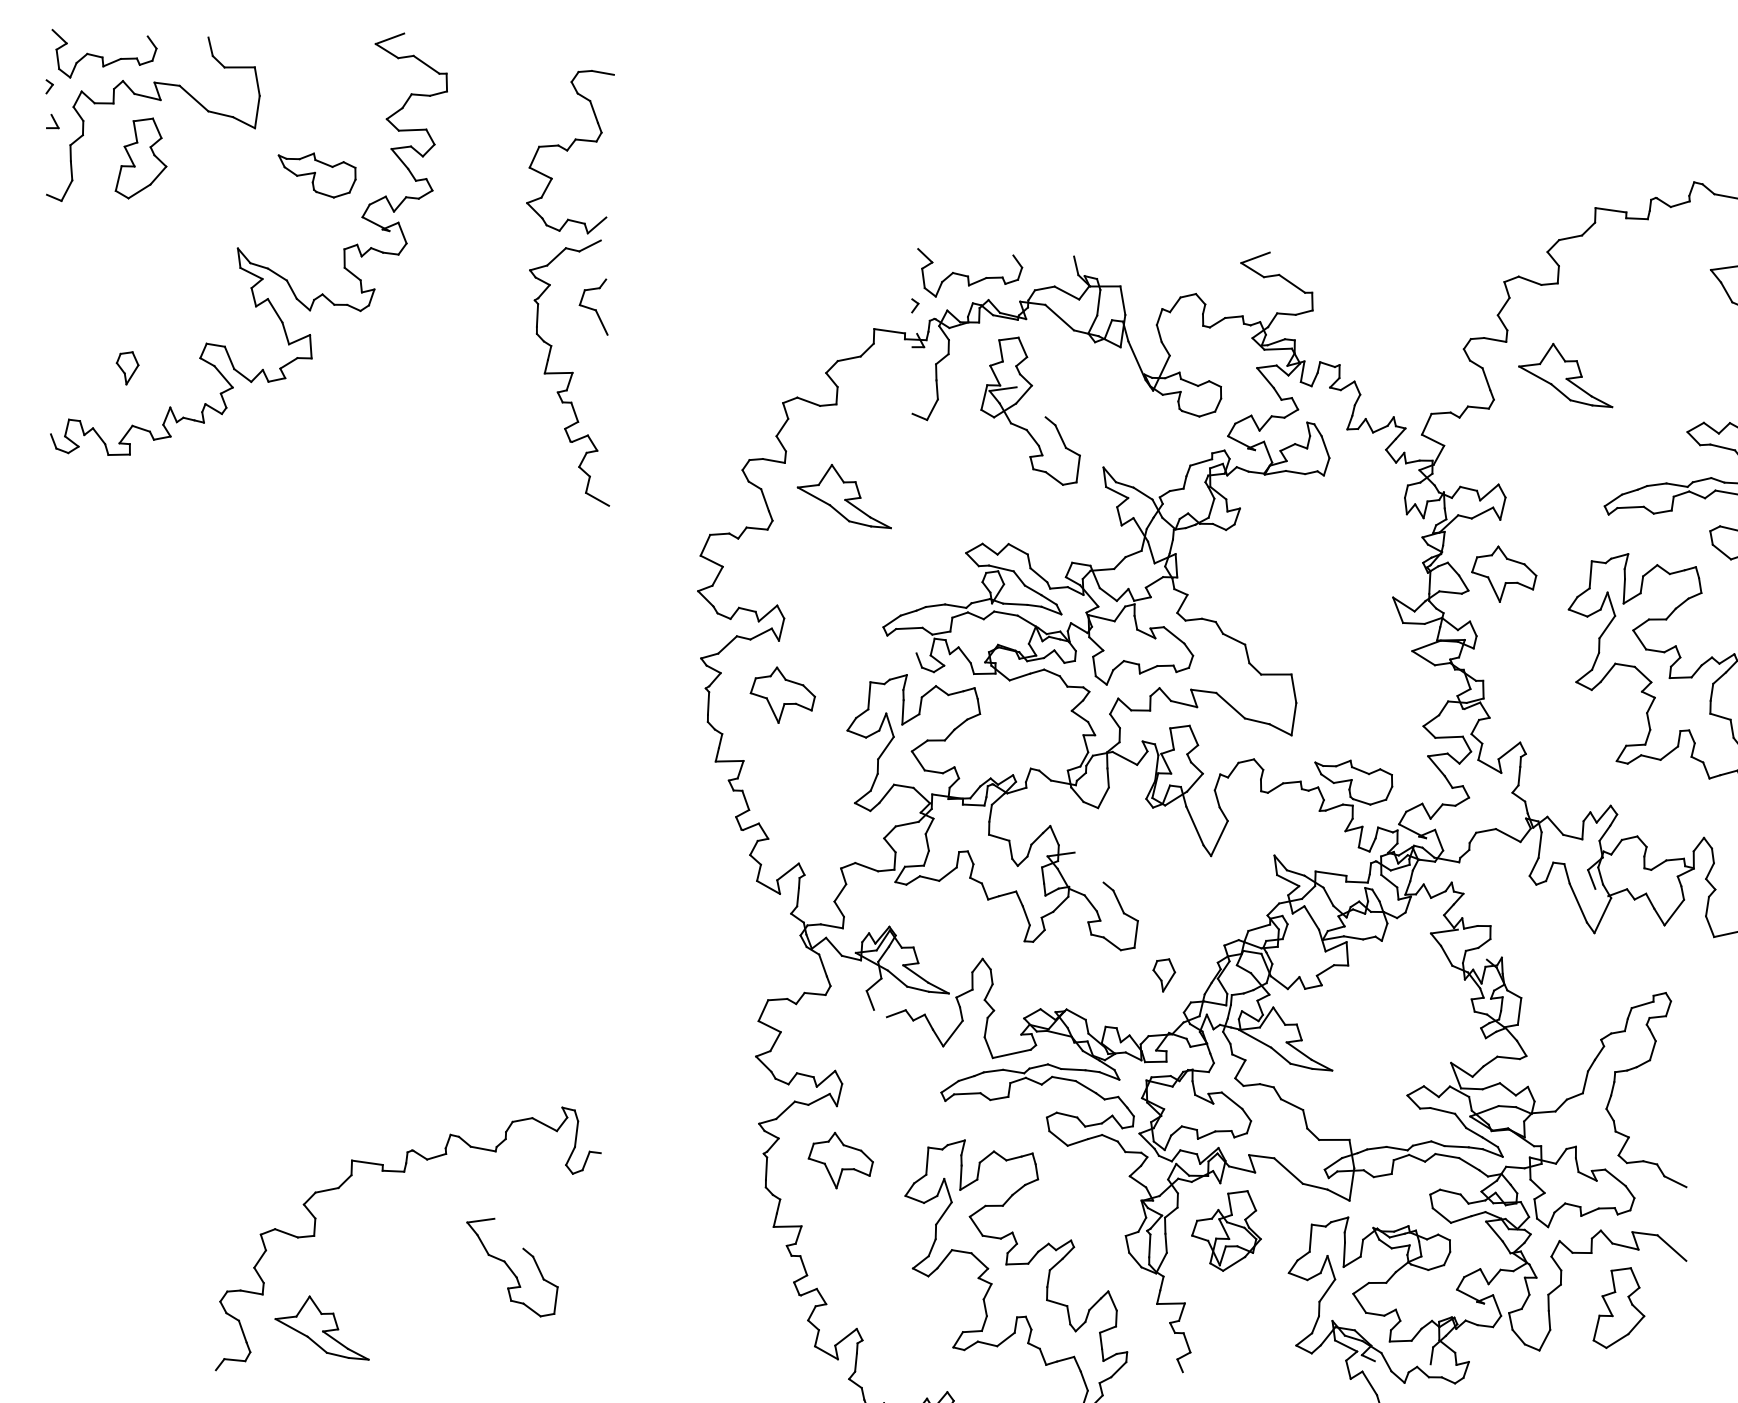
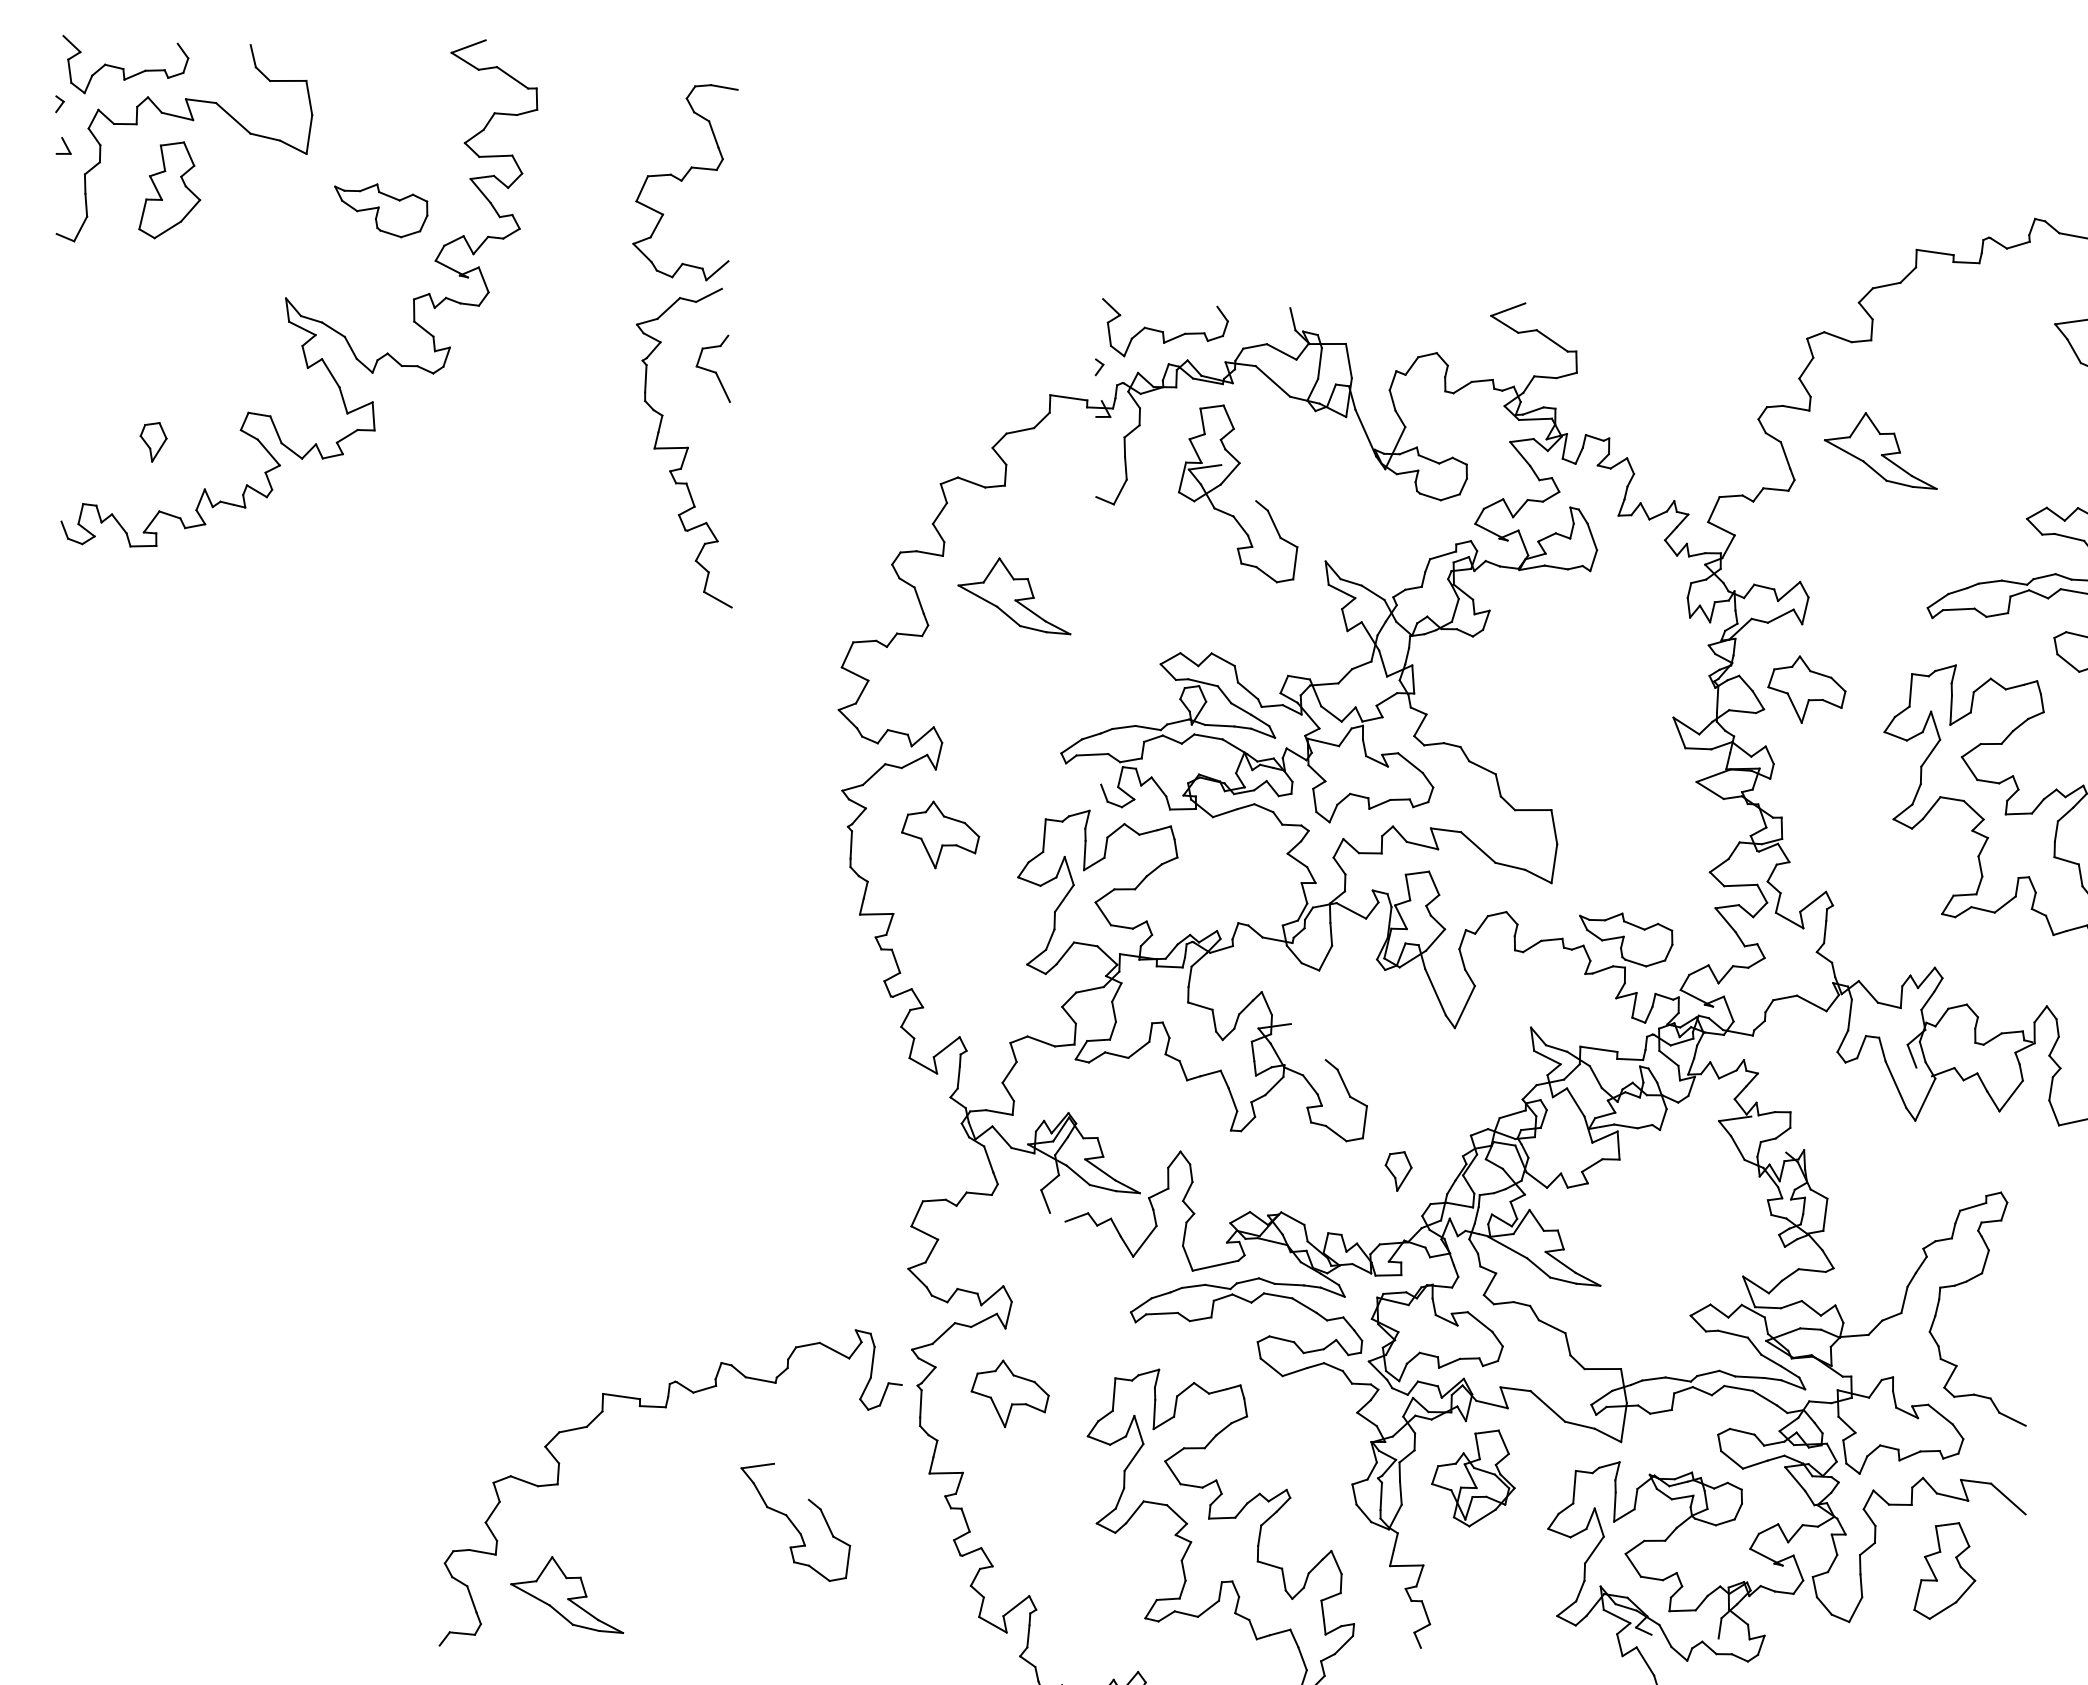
part: (466, 1222) -> (740, 1468), moved

